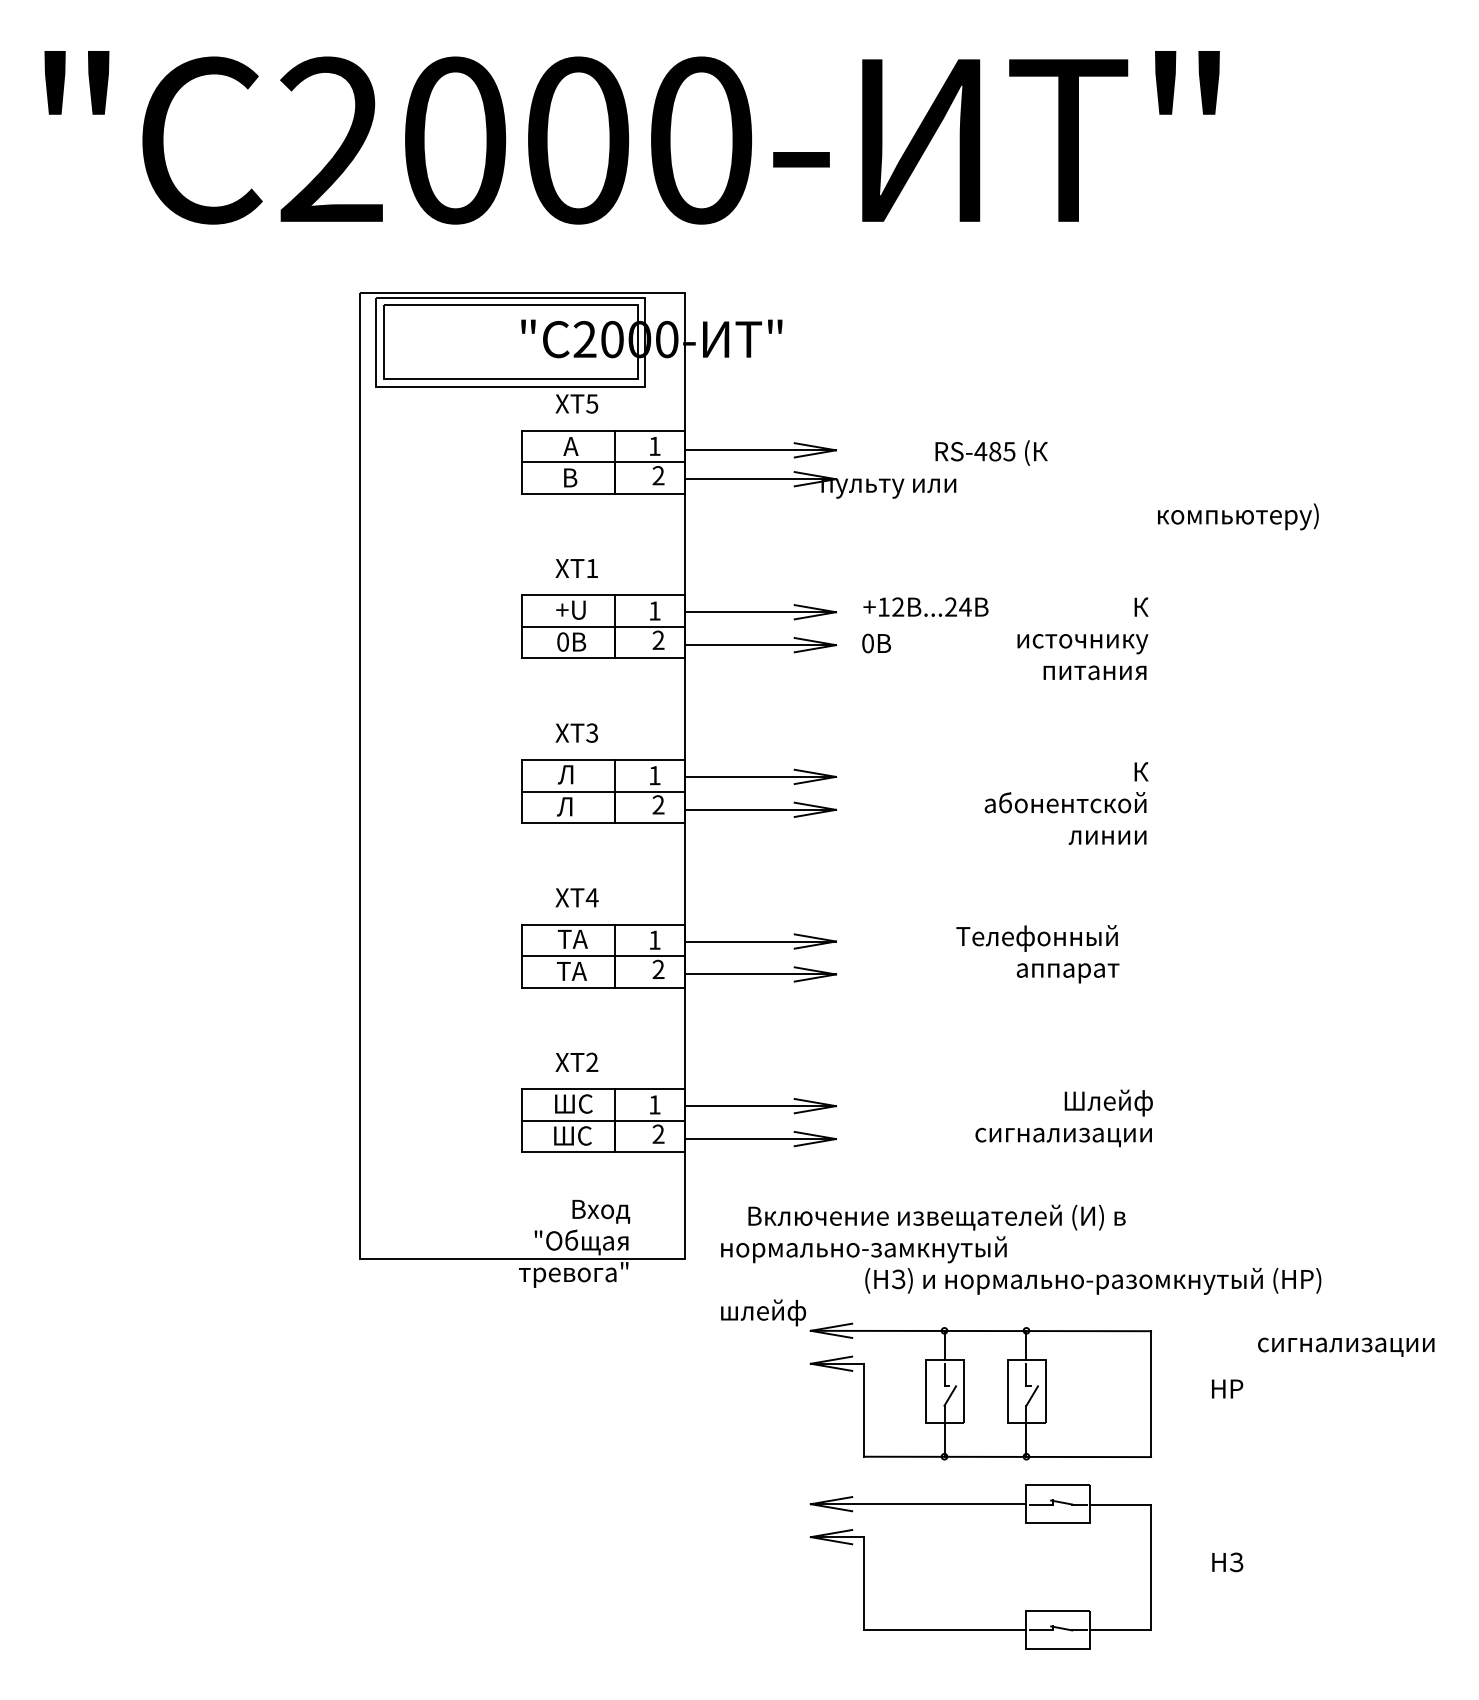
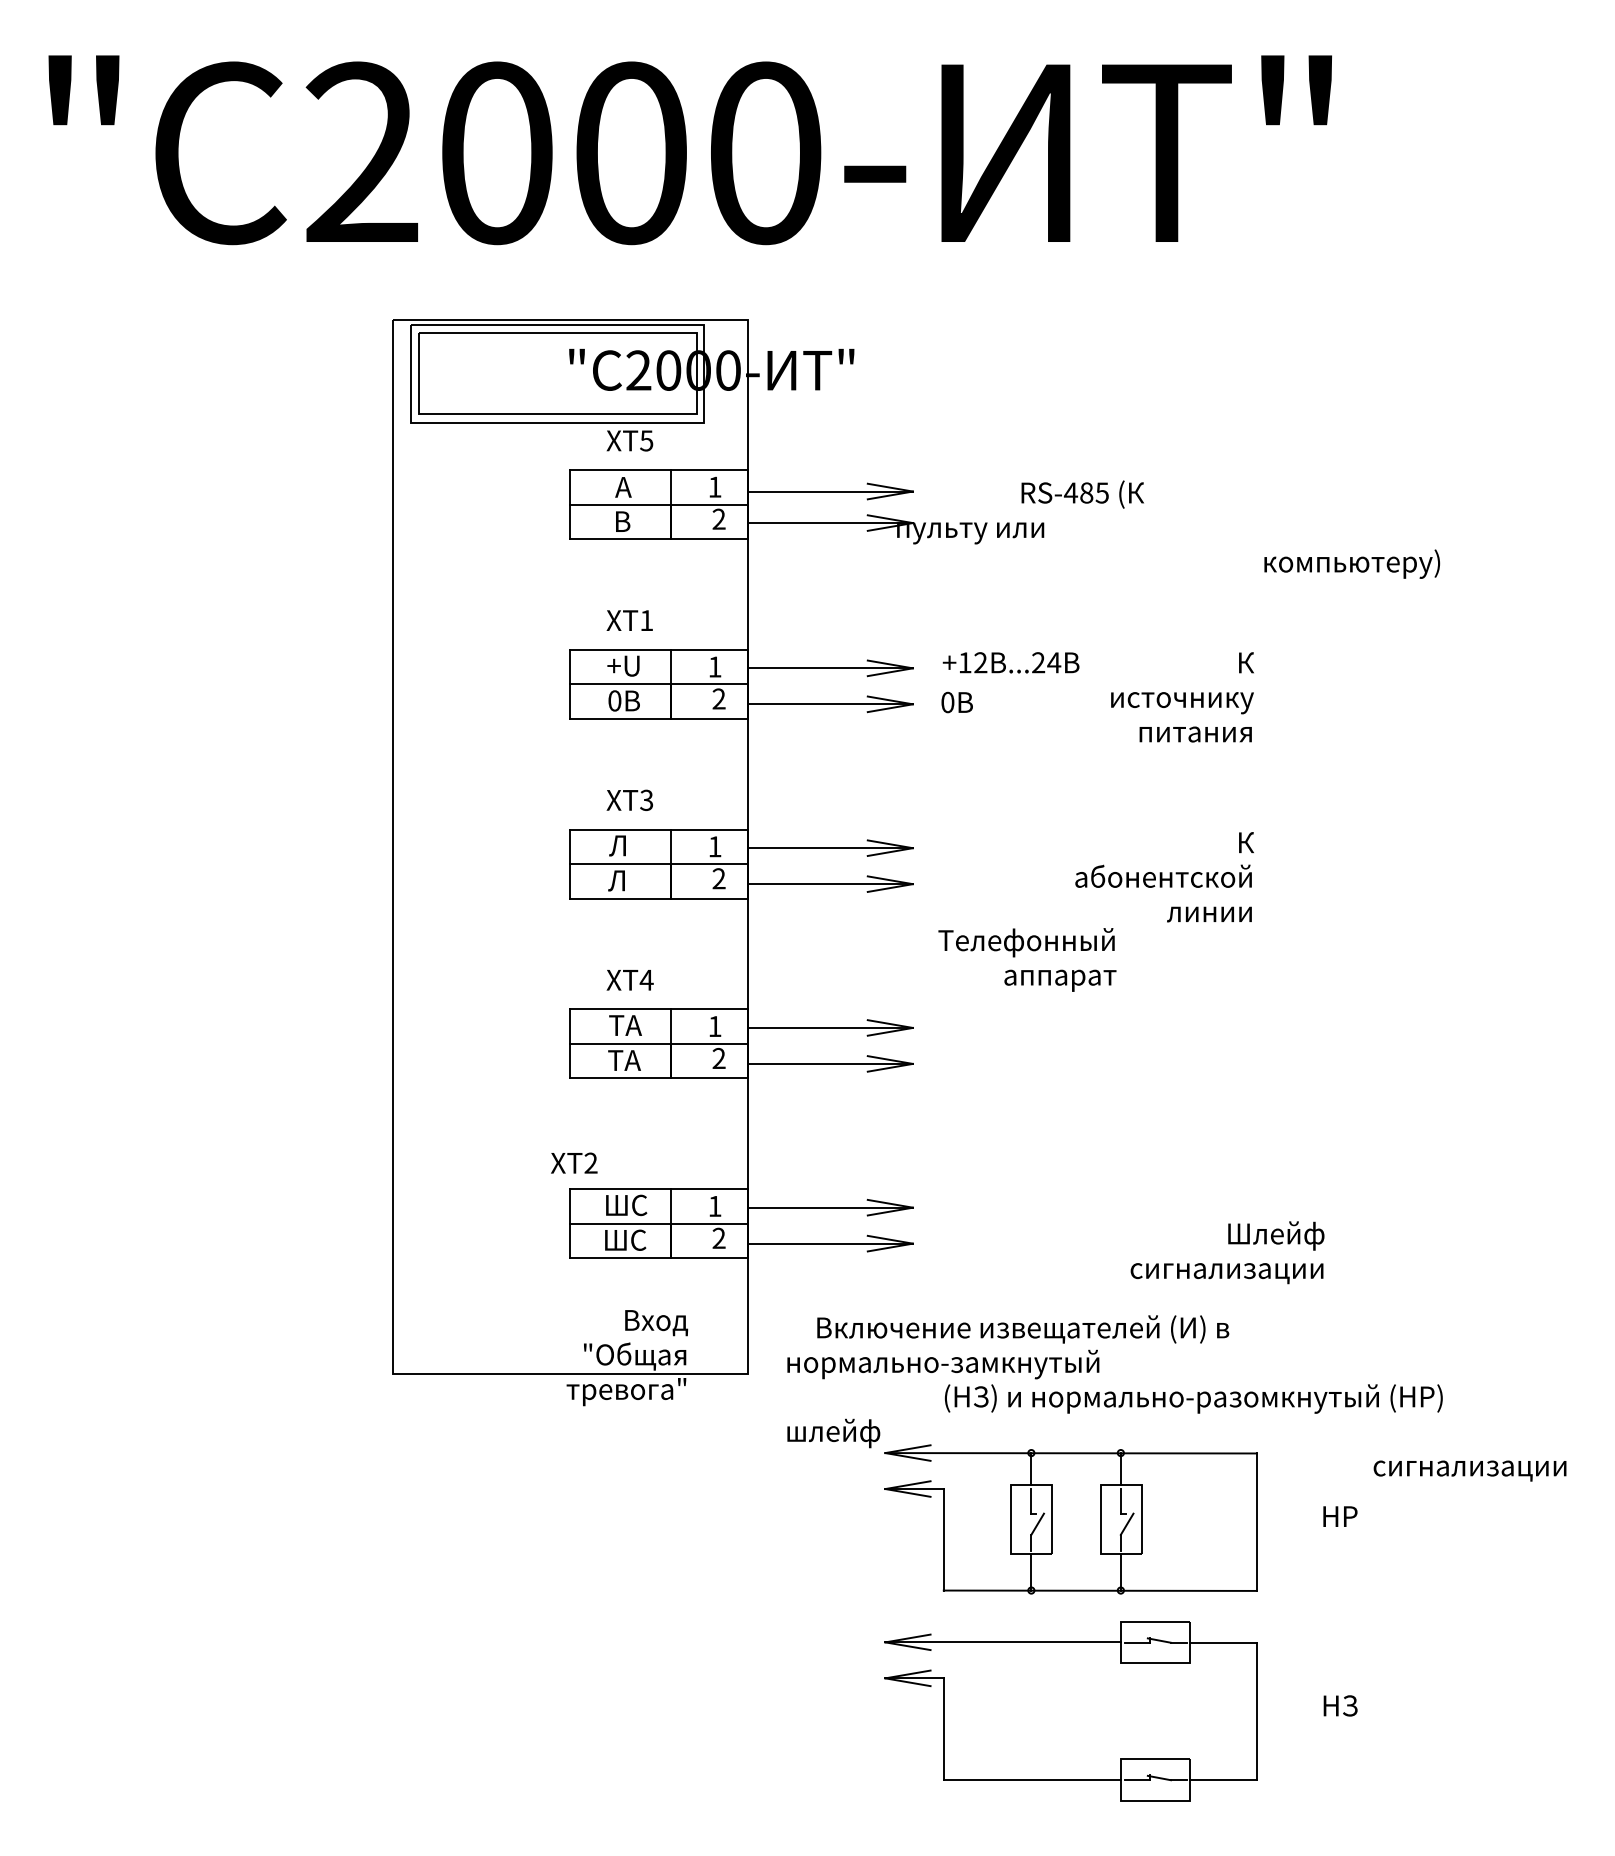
text: (1037, 954) -> (1026, 960), moved
text: (576, 1061) -> (573, 1162), moved
text: (1063, 1118) -> (1226, 1252), moved

